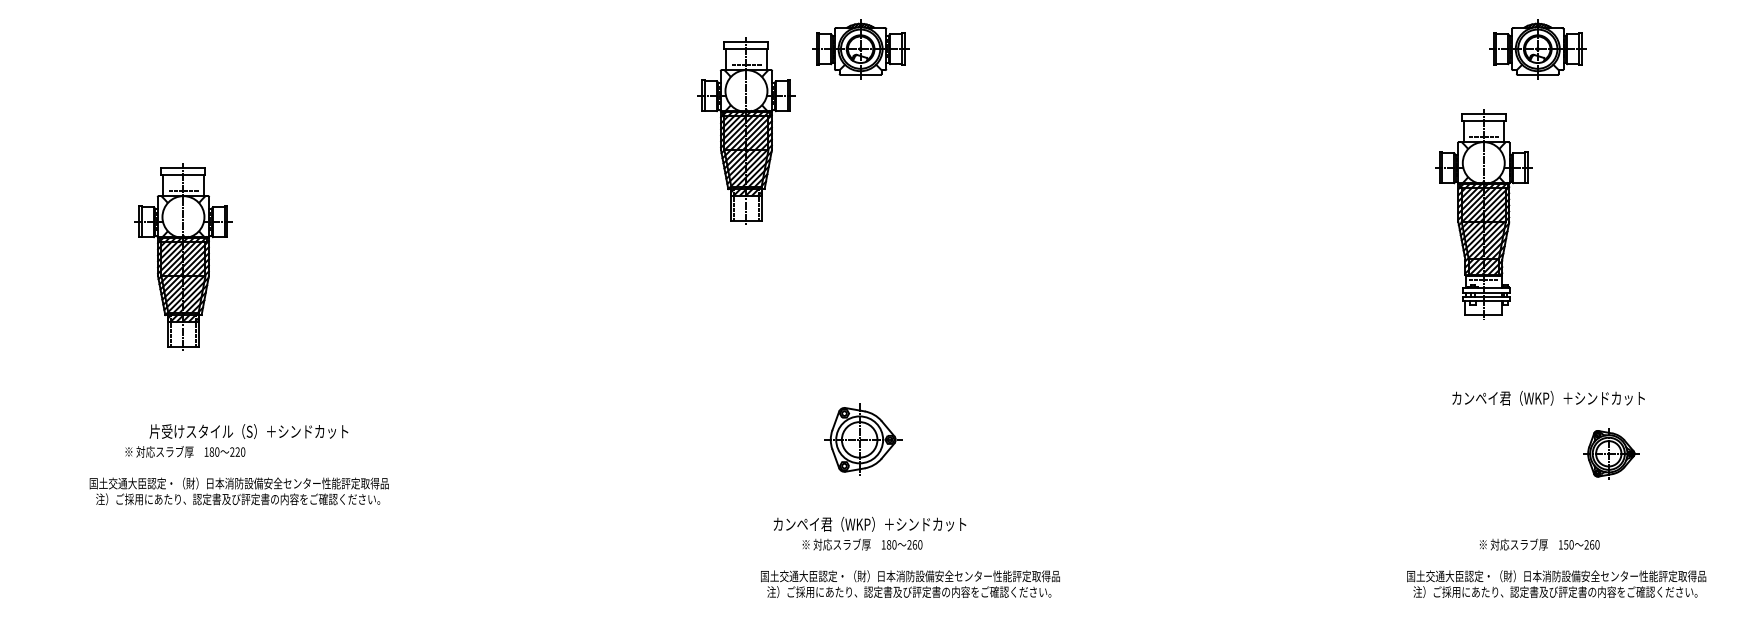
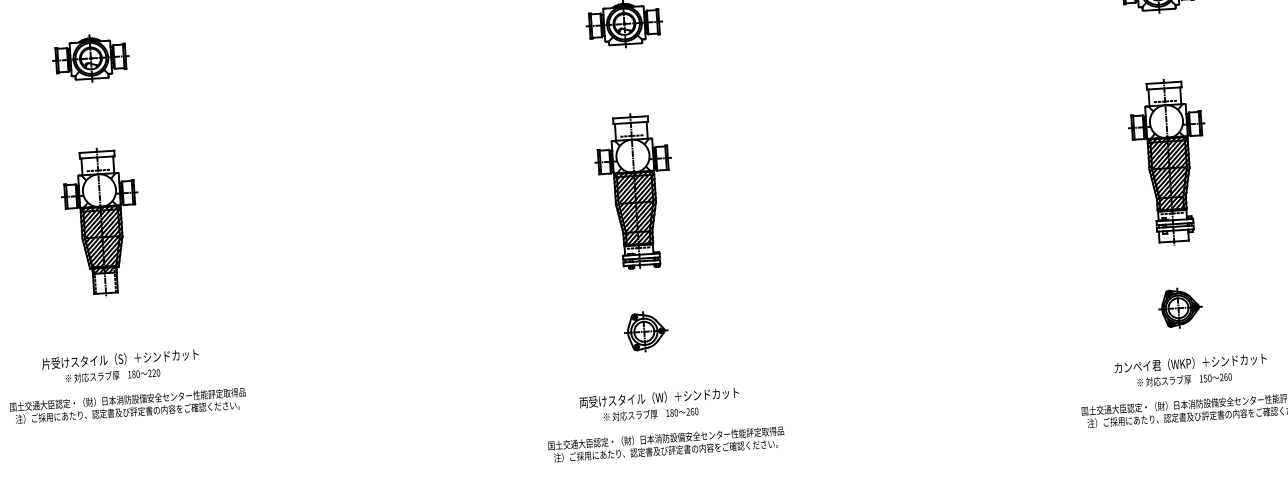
part: (183, 49) -> (90, 58), added
part: (746, 130) -> (538, 93), removed
part: (1483, 214) -> (1168, 162), moved
part: (860, 261) -> (635, 191), added
text: (1548, 397) -> (1190, 362), moved
text: (248, 431) -> (119, 359), moved
part: (862, 439) -> (645, 331), size x0.71
part: (1611, 453) -> (1180, 307), moved
text: (238, 491) -> (127, 406), moved
text: (873, 523) -> (658, 397), カンペイ君（WKP）＋シンドカット -> 両受けスタイル（W）＋シンドカット
text: (910, 583) -> (666, 443), moved

